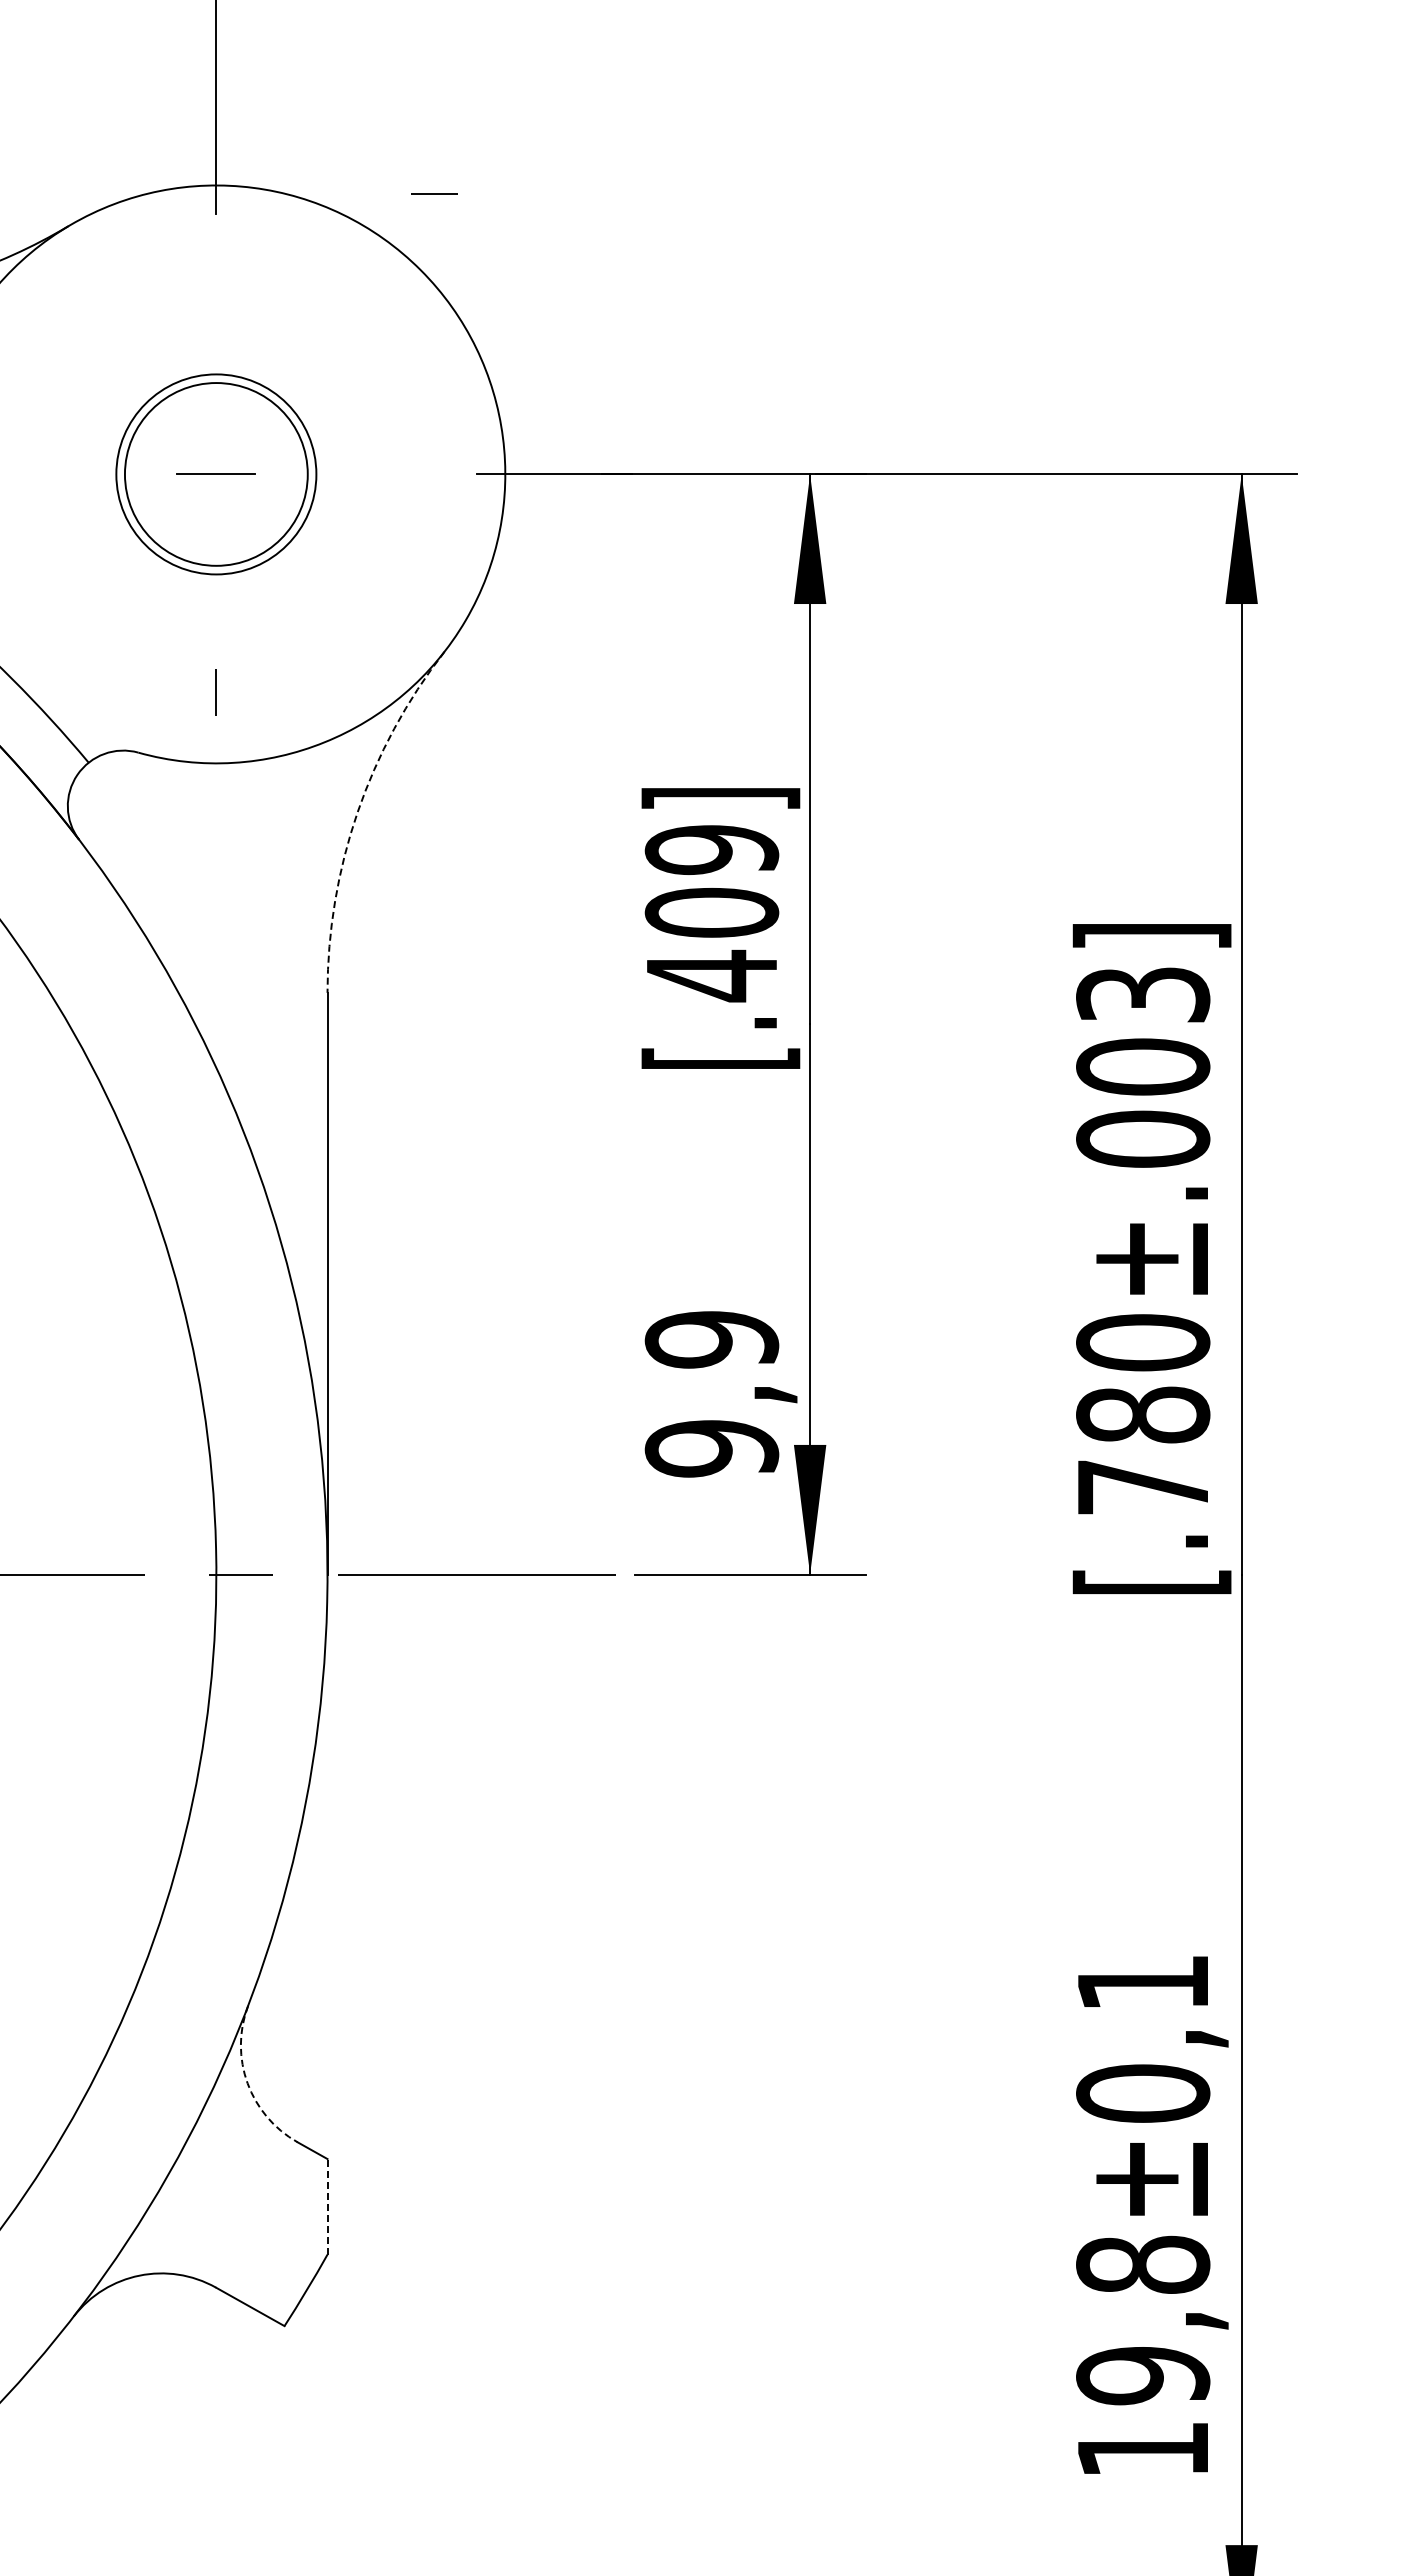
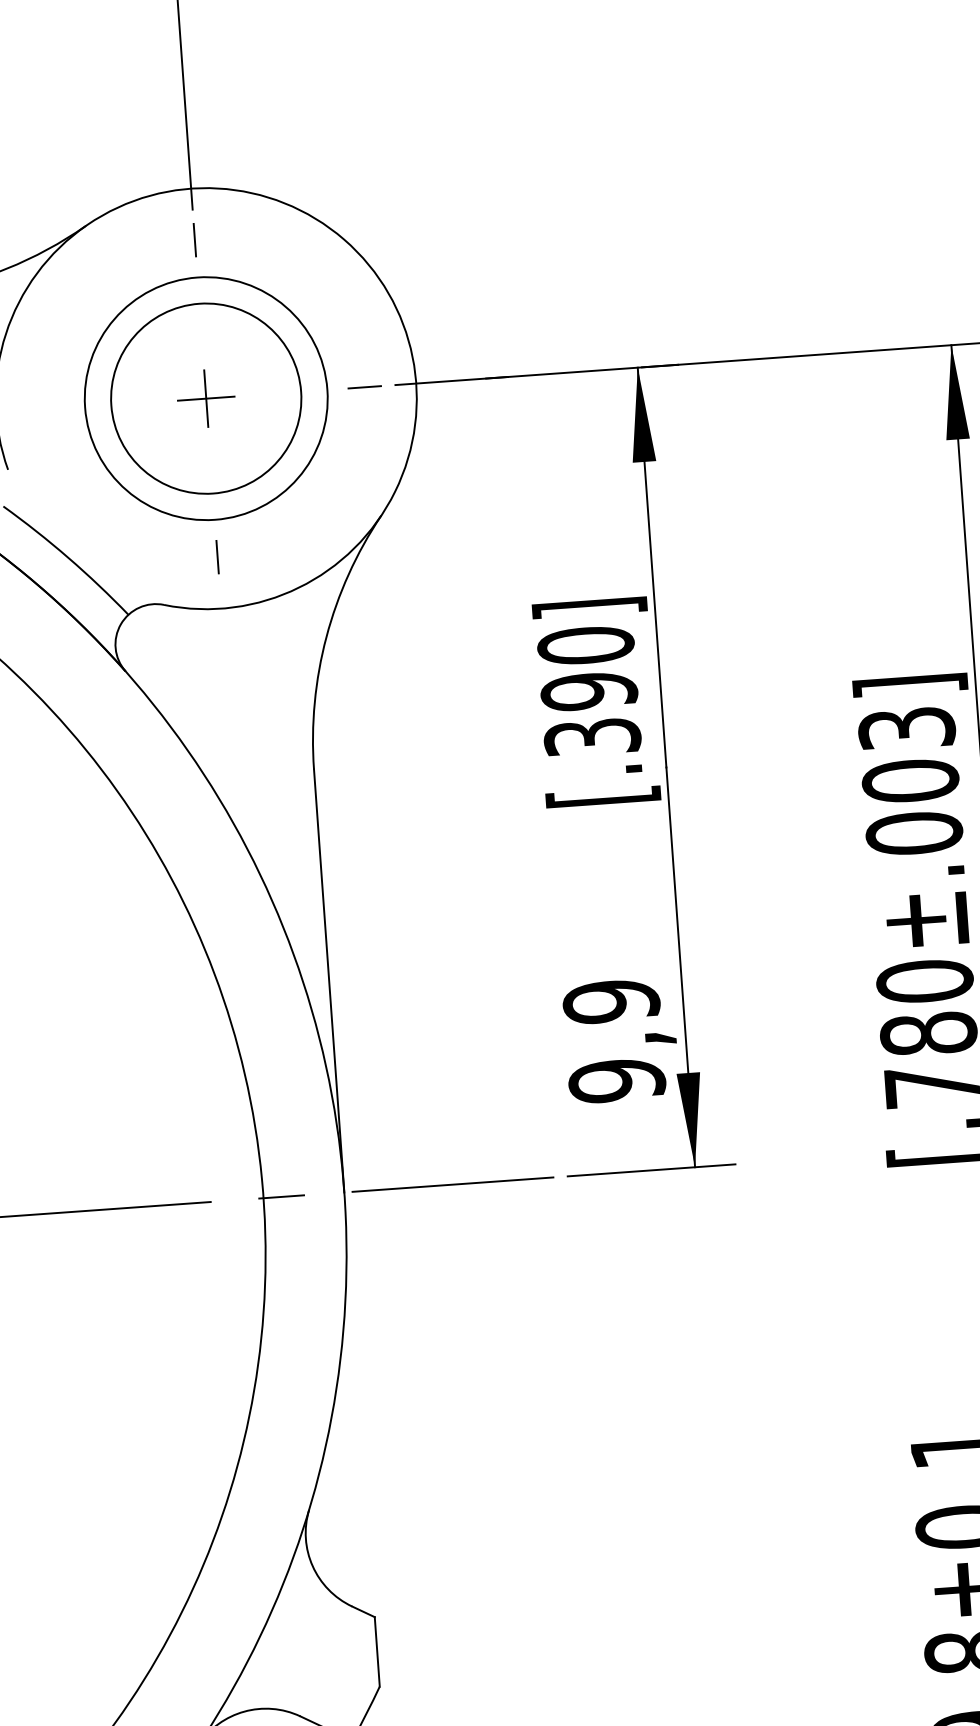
line: (434, 193) -> (364, 386), moved
line: (215, 256) -> (194, 240), added
circle: (215, 474) -> (205, 398), size x1.43
circle: (216, 474) -> (206, 398), size x1.67
line: (216, 474) -> (206, 398), added
arc: (357, 812) -> (326, 637), dashed -> solid
text: (711, 913) -> (588, 691), [.409] -> [.390]
arc: (247, 2083) -> (312, 1566), dashed -> solid
line: (327, 2206) -> (377, 1651), dashed -> solid

